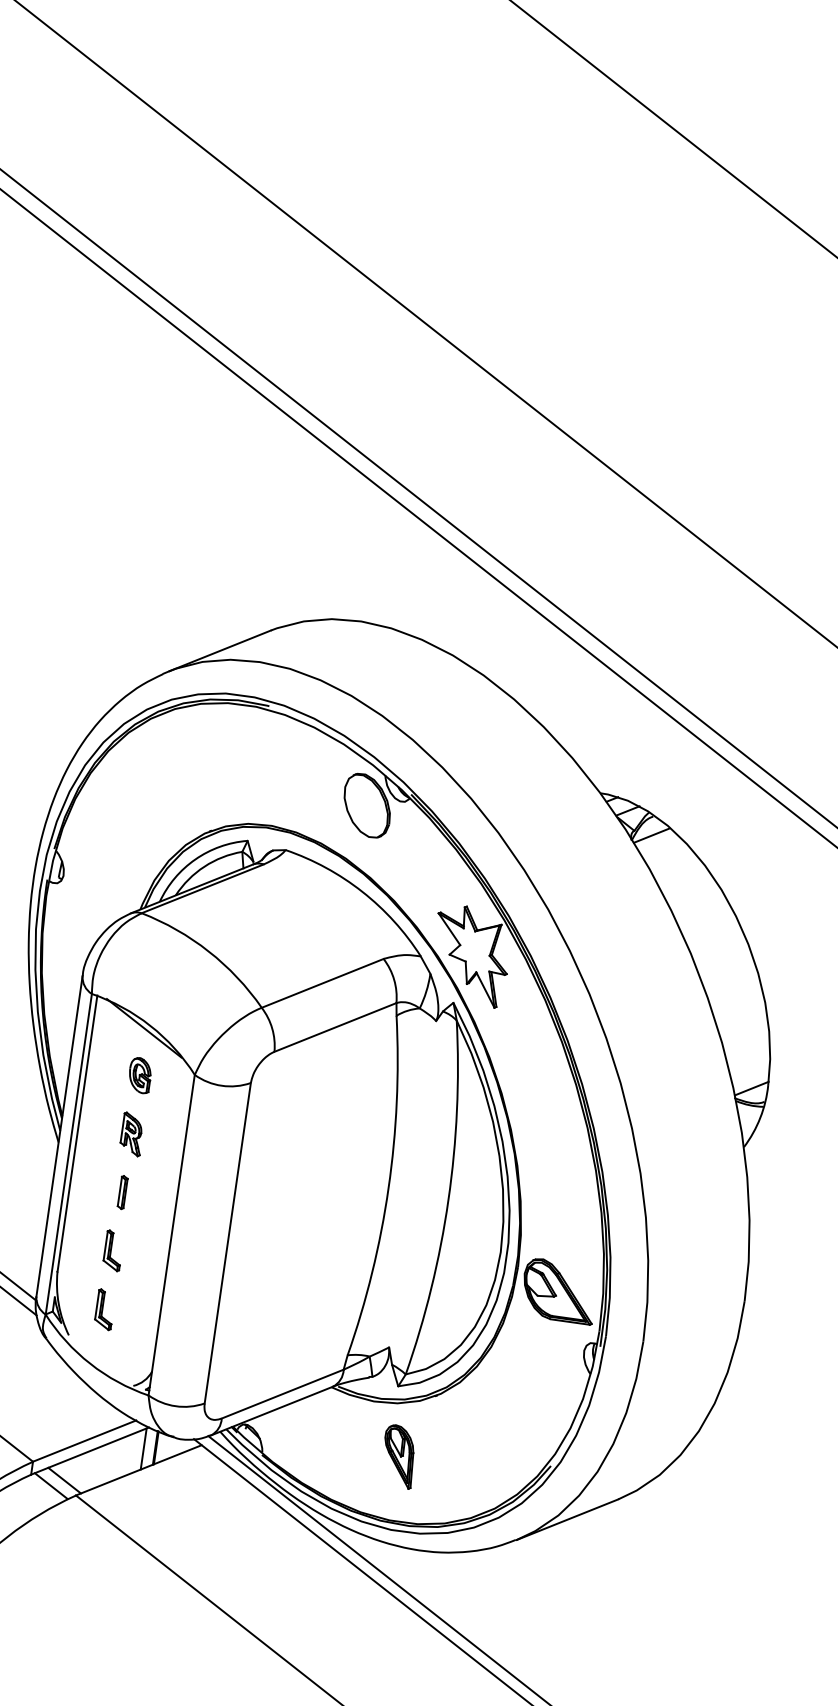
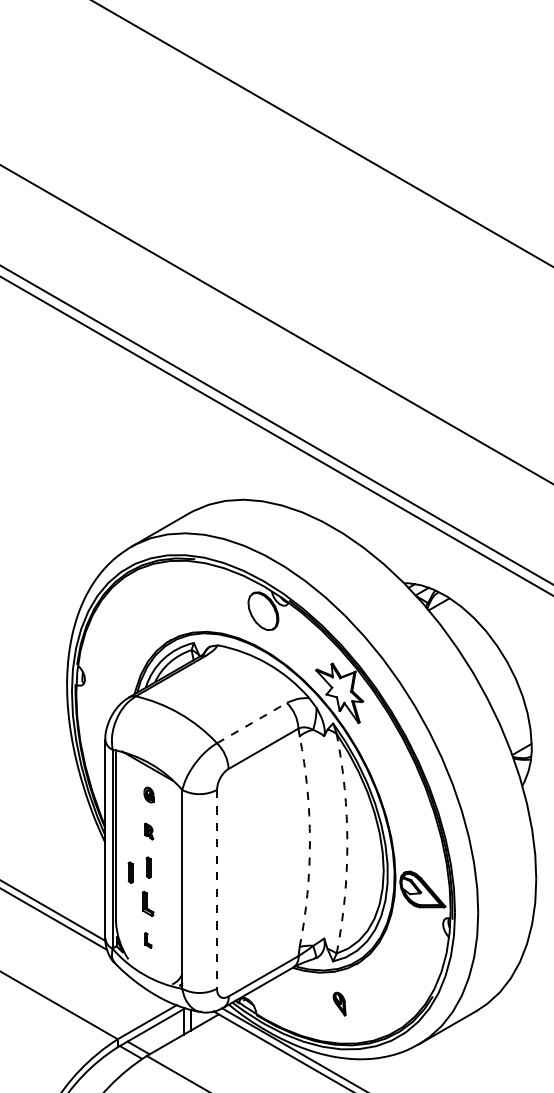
line: (323, 982) -> (252, 722), solid -> dashed
part: (139, 1074) -> (148, 794), size x0.7
part: (130, 1134) -> (148, 831), size x0.6
arc: (387, 1187) -> (309, 841), solid -> dashed
part: (92, 1195) -> (130, 872), added
arc: (448, 1199) -> (347, 843), solid -> dashed
line: (228, 1243) -> (217, 889), solid -> dashed
part: (105, 1309) -> (148, 940), size x0.6
part: (398, 1455) -> (339, 1003), size x0.6

